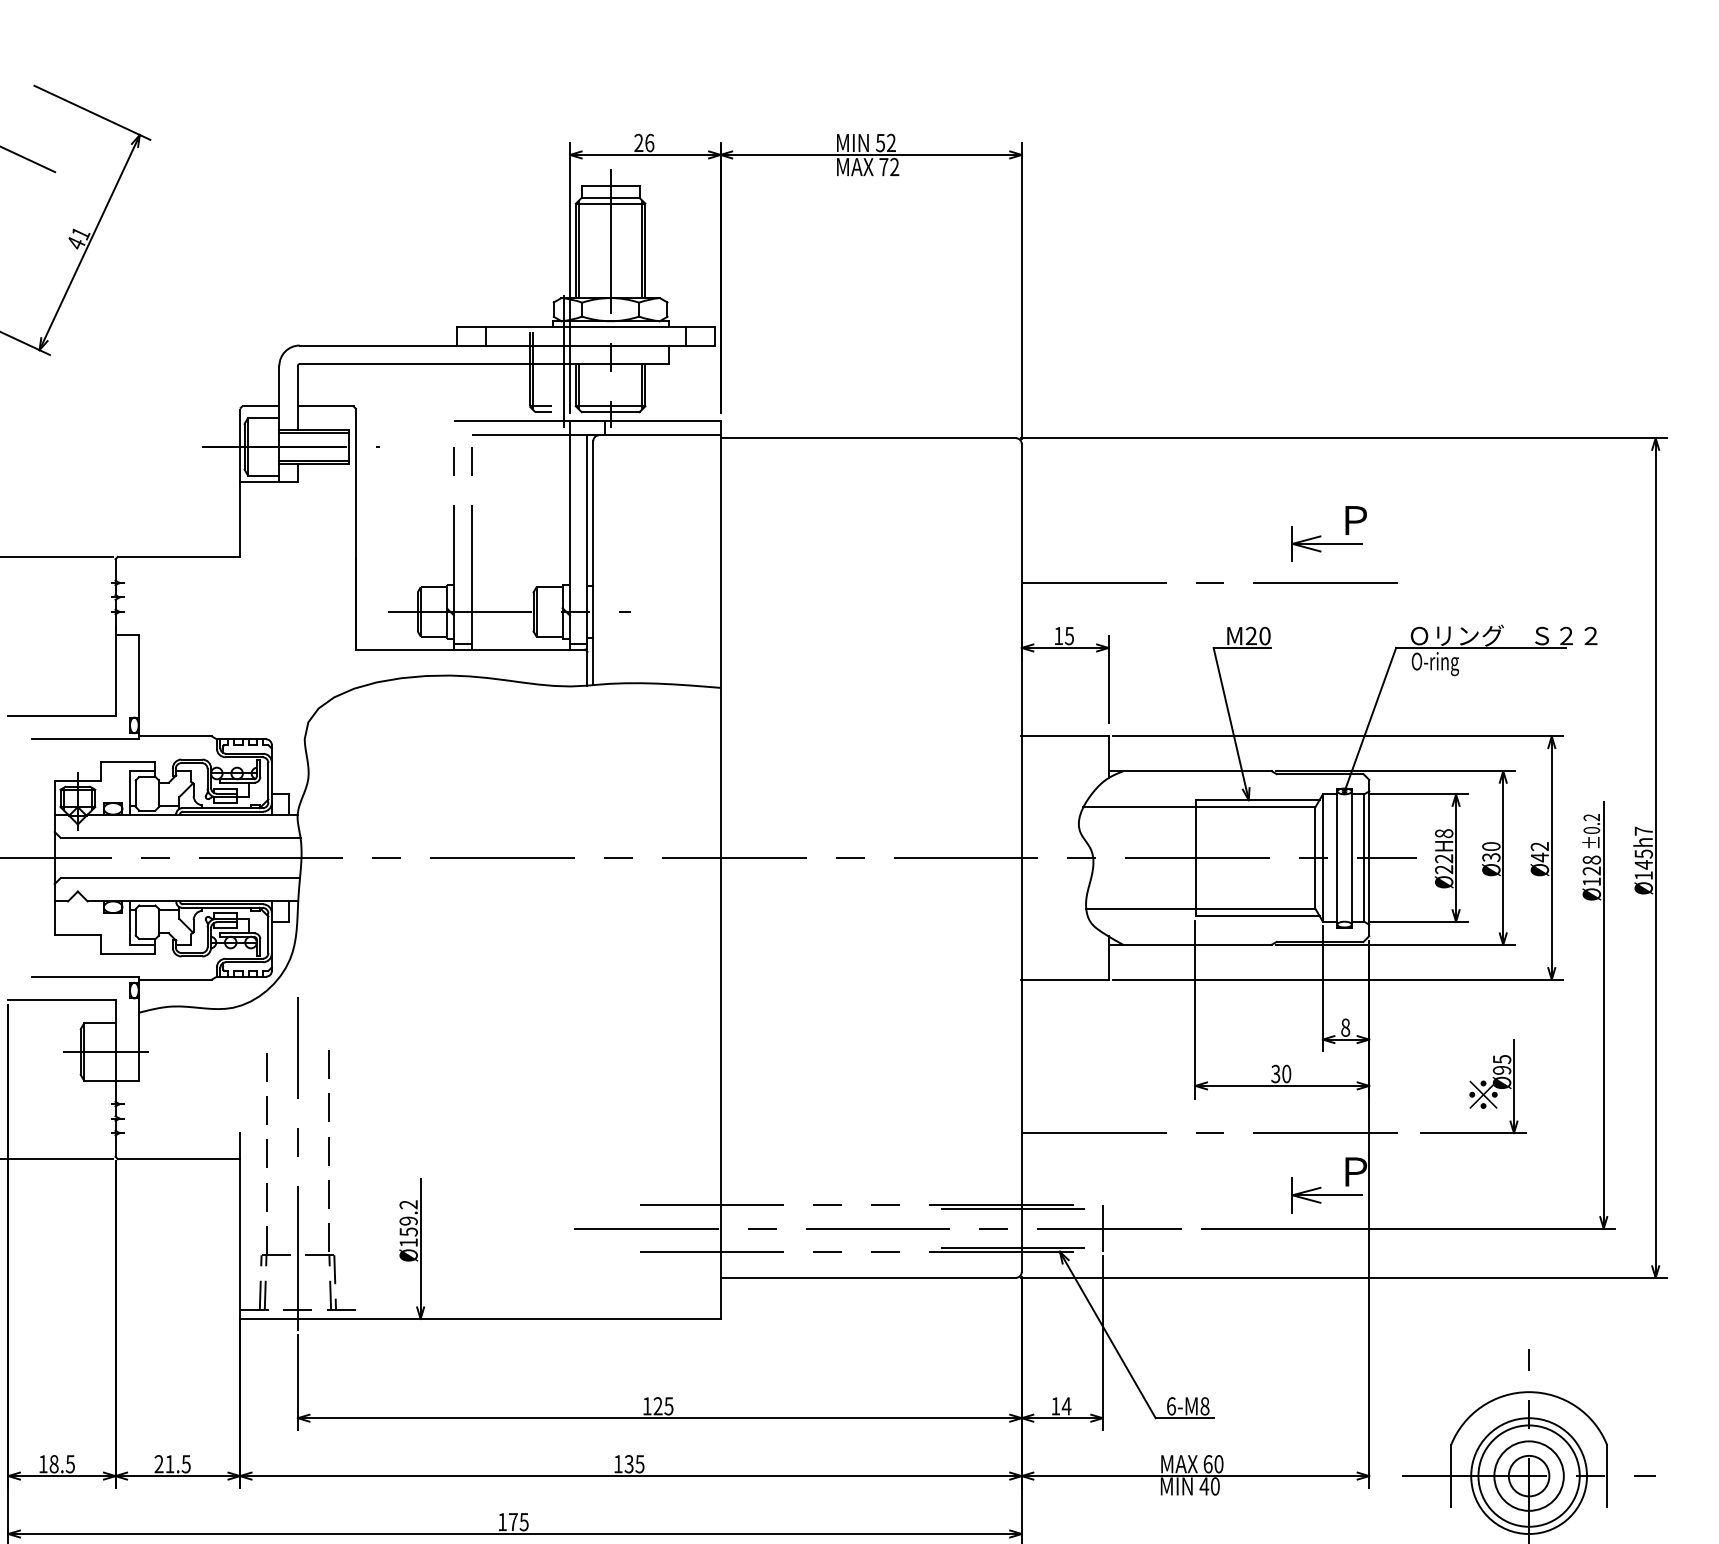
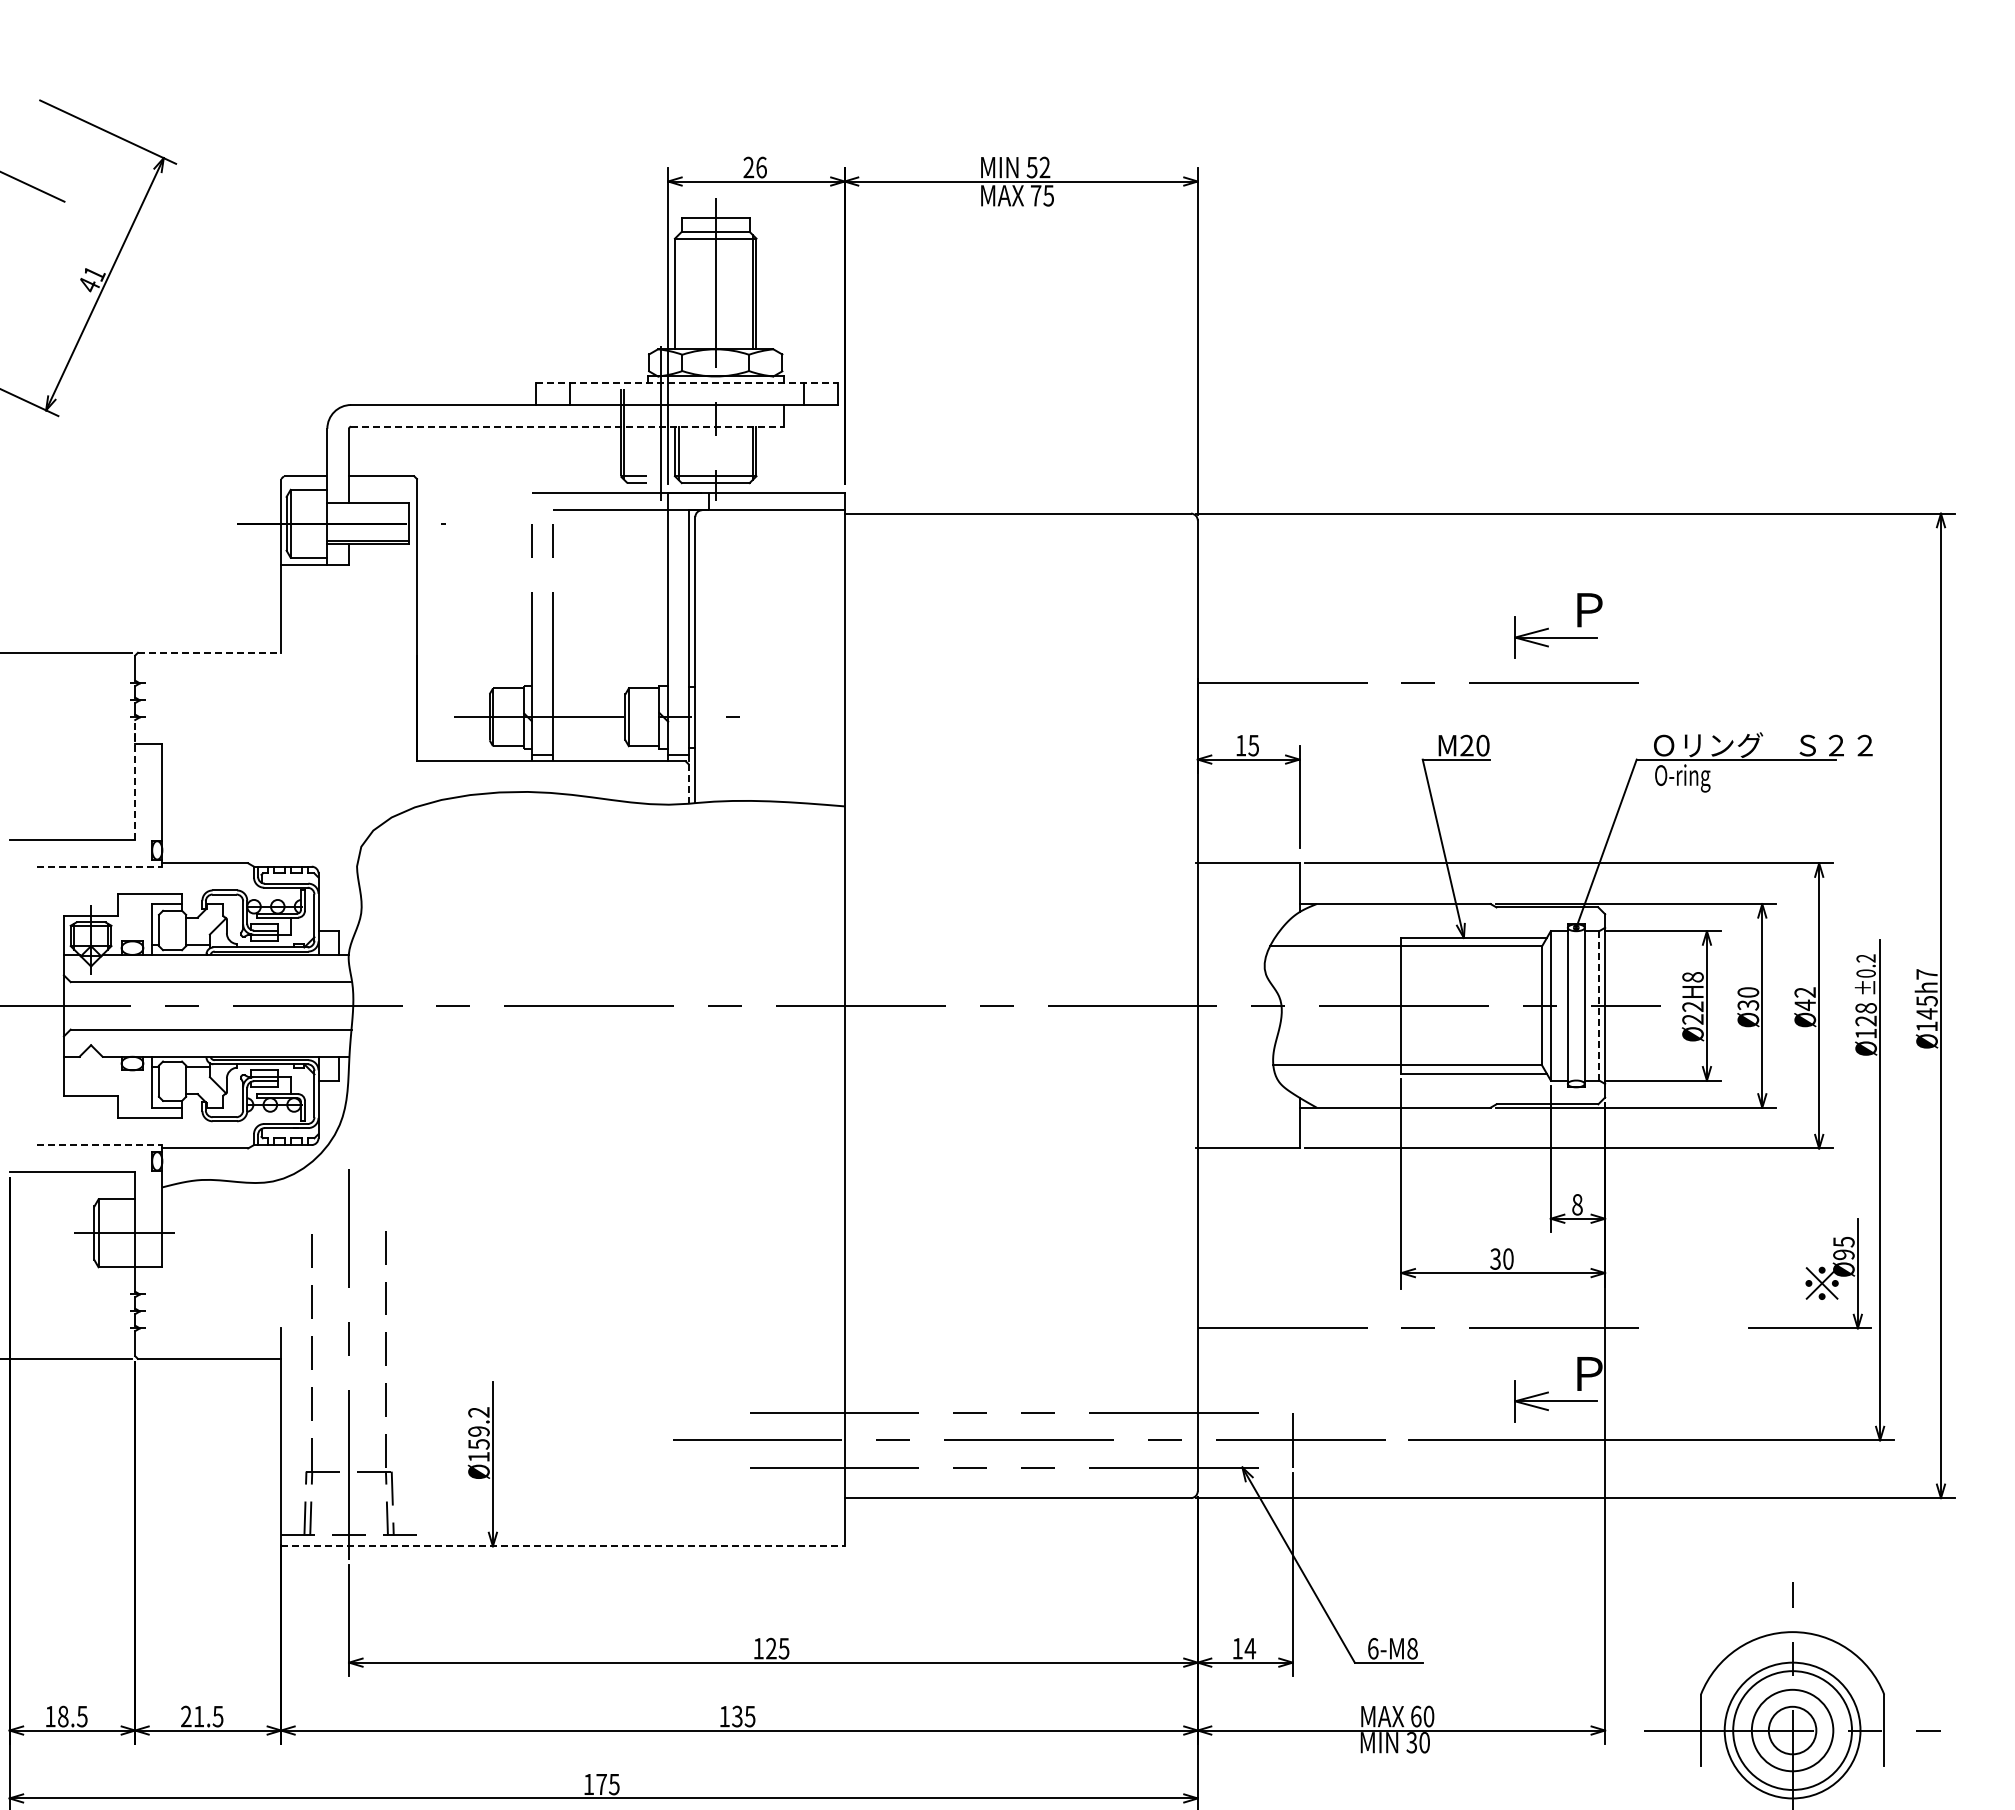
text: (894, 166) -> (1048, 195), 72 -> 75
line: (578, 248) -> (678, 291), removed
line: (586, 327) -> (687, 383), solid -> dashed
line: (484, 363) -> (567, 426), solid -> dashed
line: (313, 432) -> (367, 507), removed
line: (178, 556) -> (209, 652), solid -> dashed
line: (115, 664) -> (135, 779), solid -> dashed
line: (587, 668) -> (688, 783), solid -> dashed
line: (85, 739) -> (99, 866), solid -> dashed
line: (1364, 857) -> (1599, 1005), solid -> dashed
line: (85, 977) -> (99, 1145), solid -> dashed
part: (1472, 1086) -> (1809, 1273), moved
line: (1021, 1209) -> (1197, 1417), removed
line: (1021, 1247) -> (1197, 1462), removed
line: (479, 1319) -> (562, 1546), solid -> dashed
text: (1204, 1486) -> (1411, 1742), 40 -> 30

